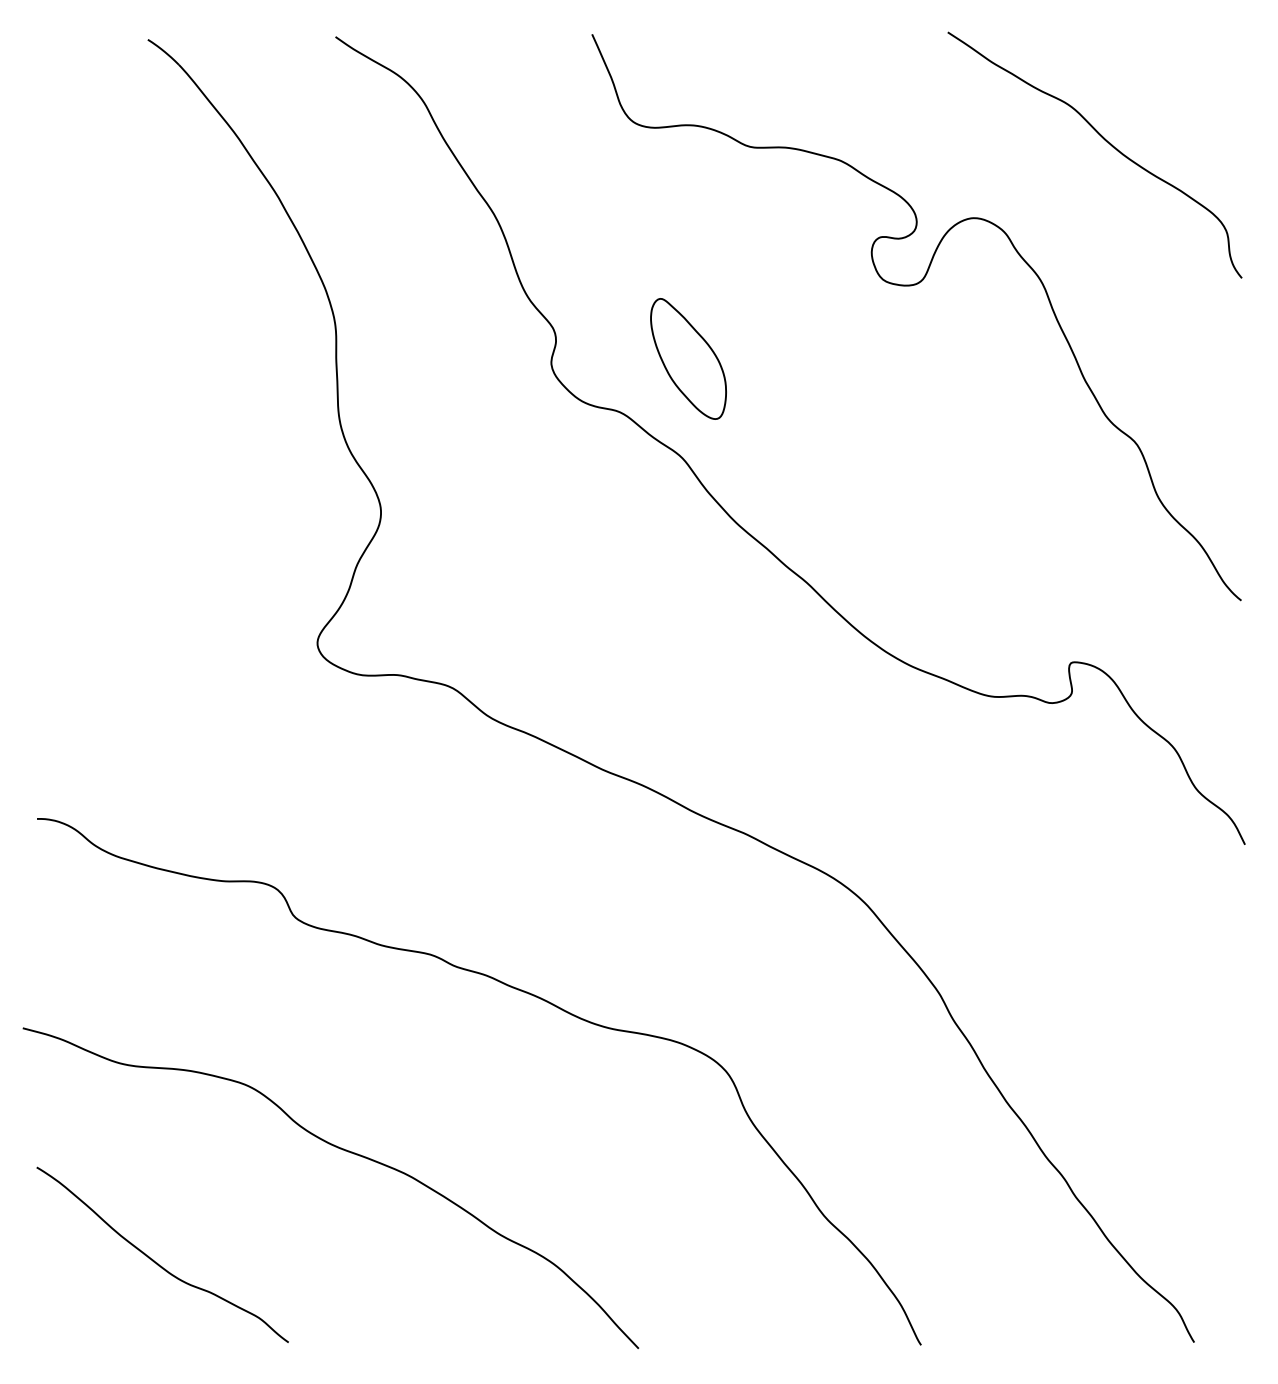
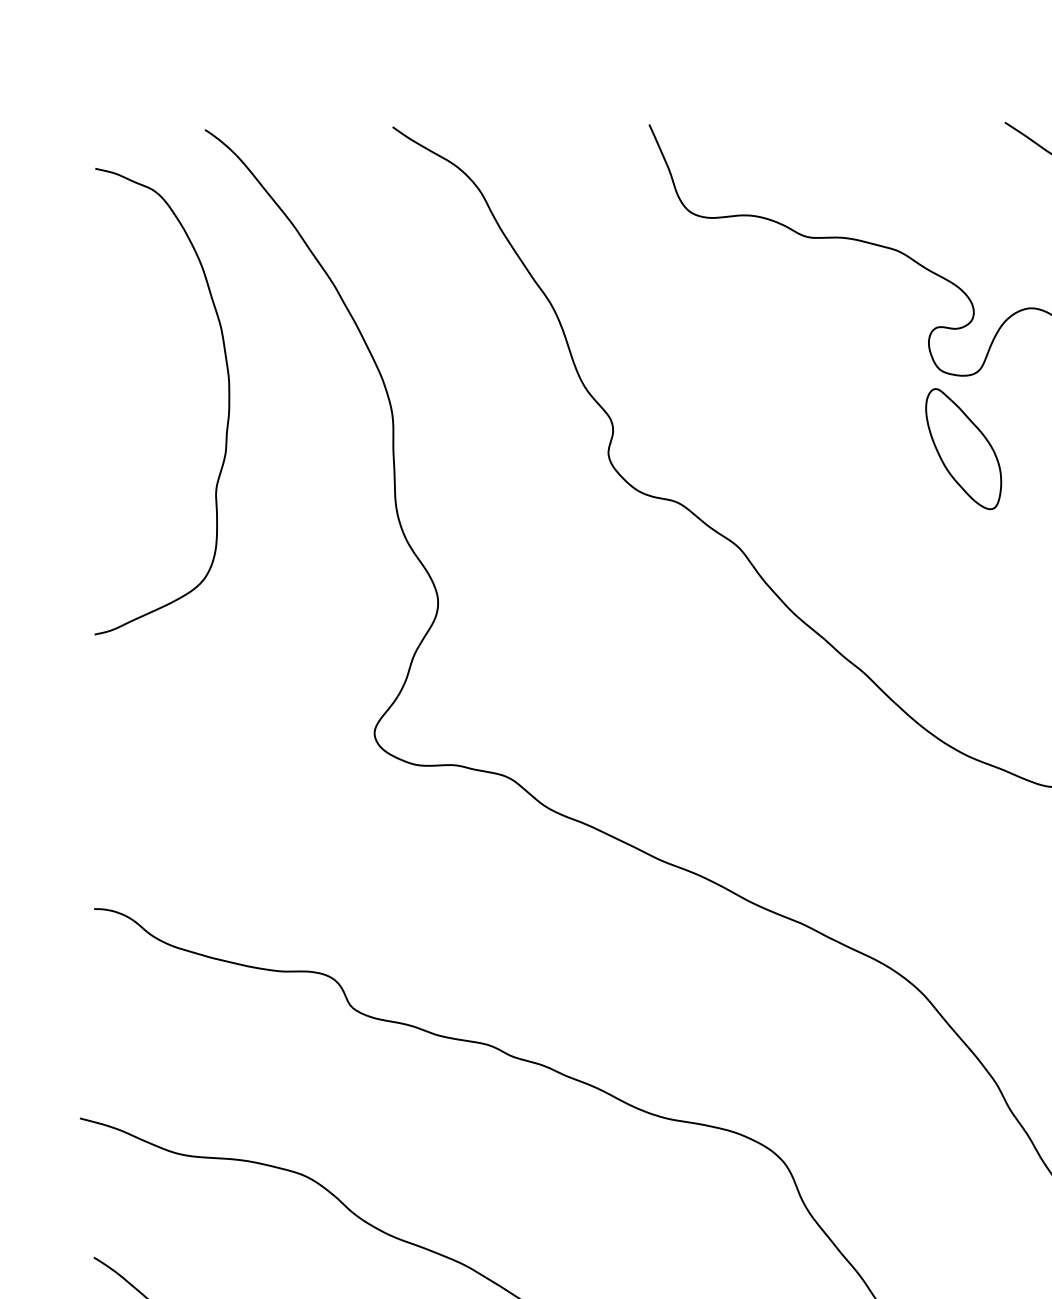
curve: (171, 311) -> (228, 401), added
part: (688, 358) -> (963, 448), moved

